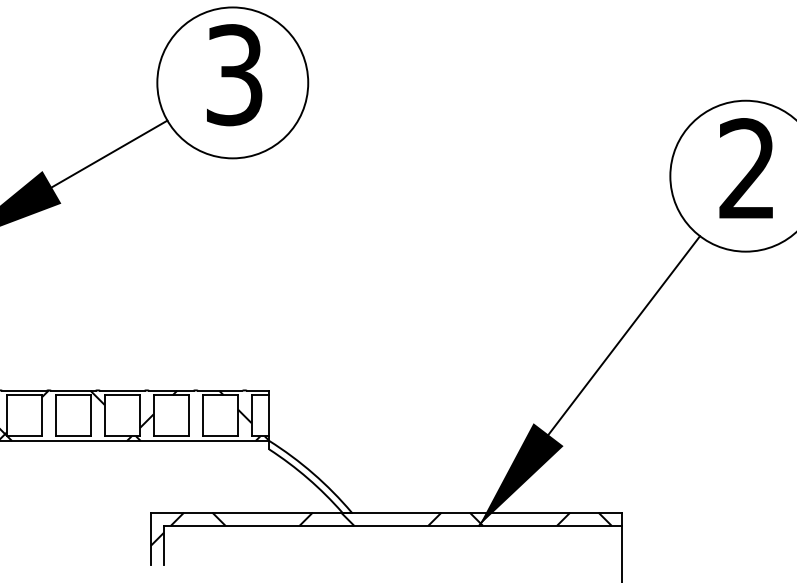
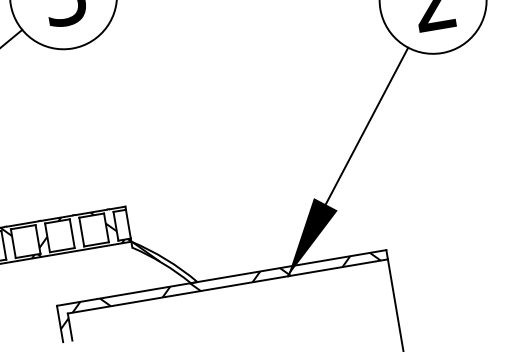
hatch: (303, 474) -> (159, 261), added

